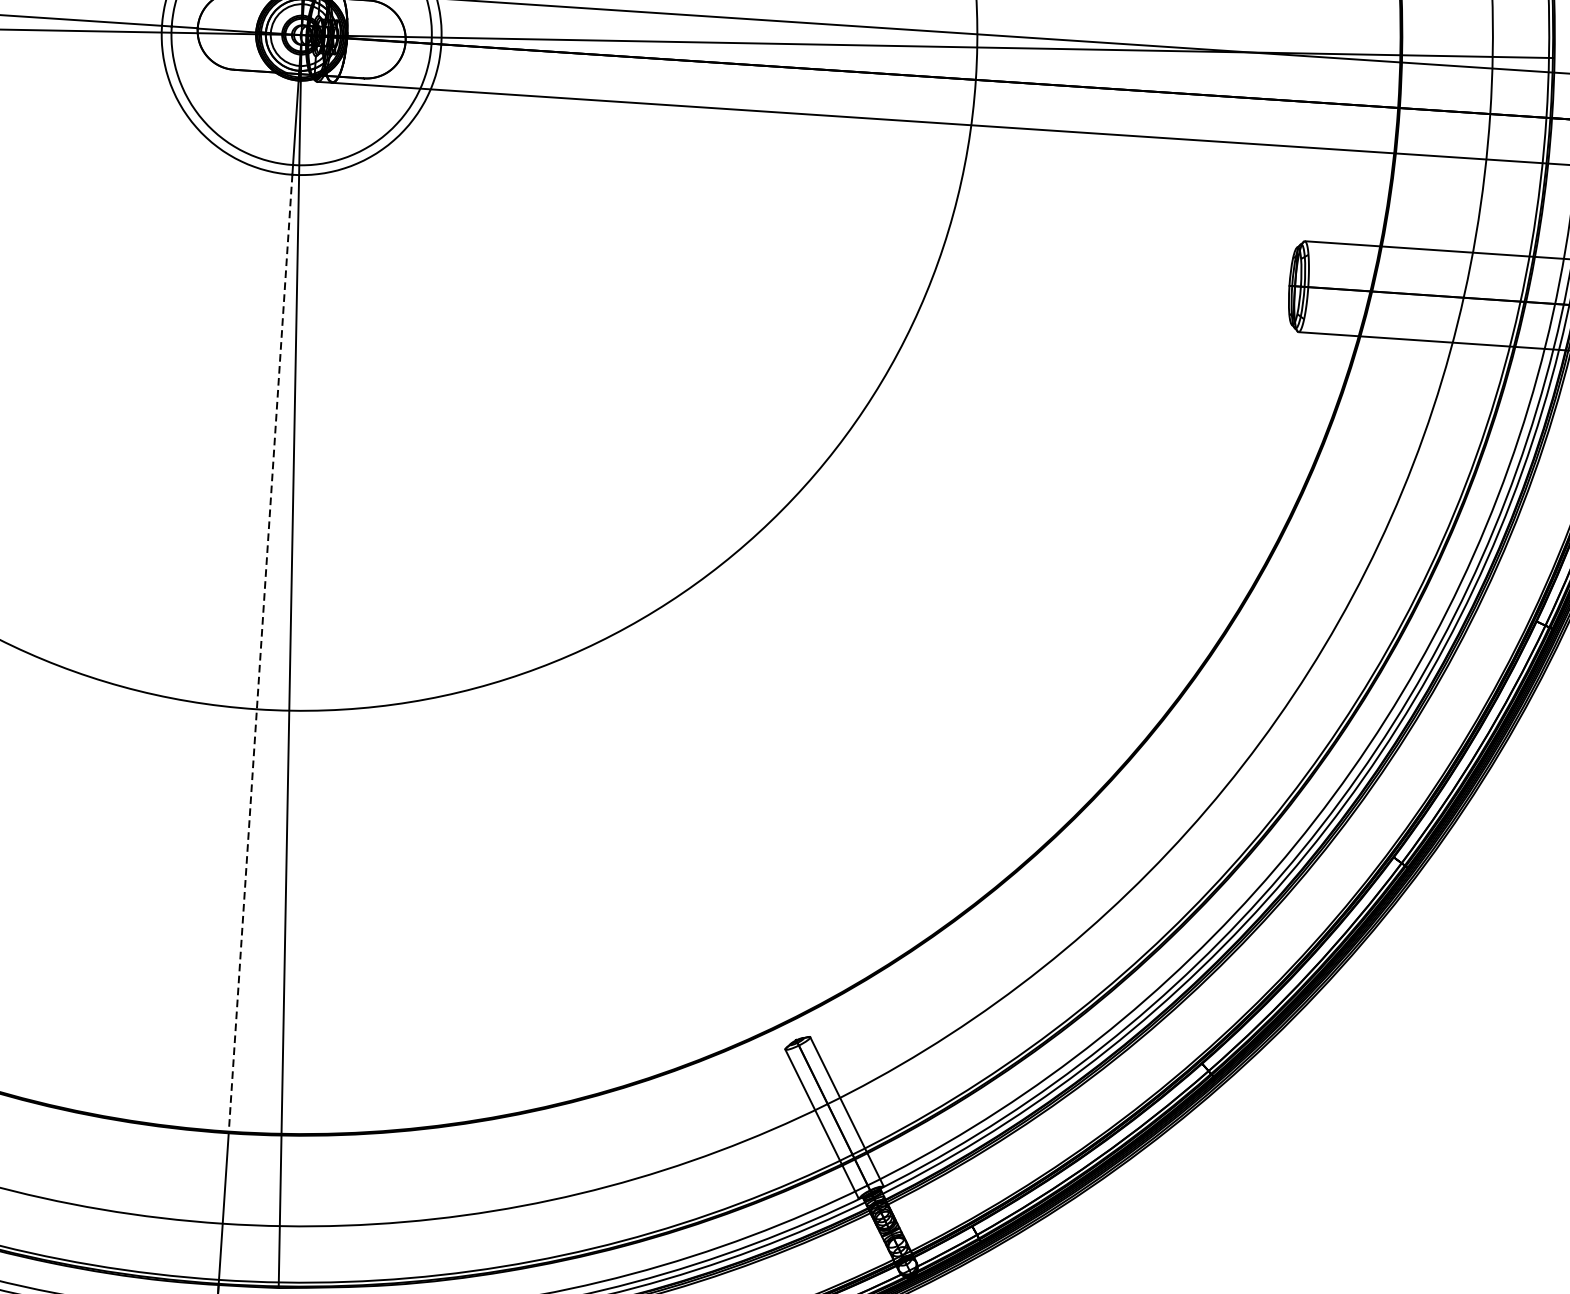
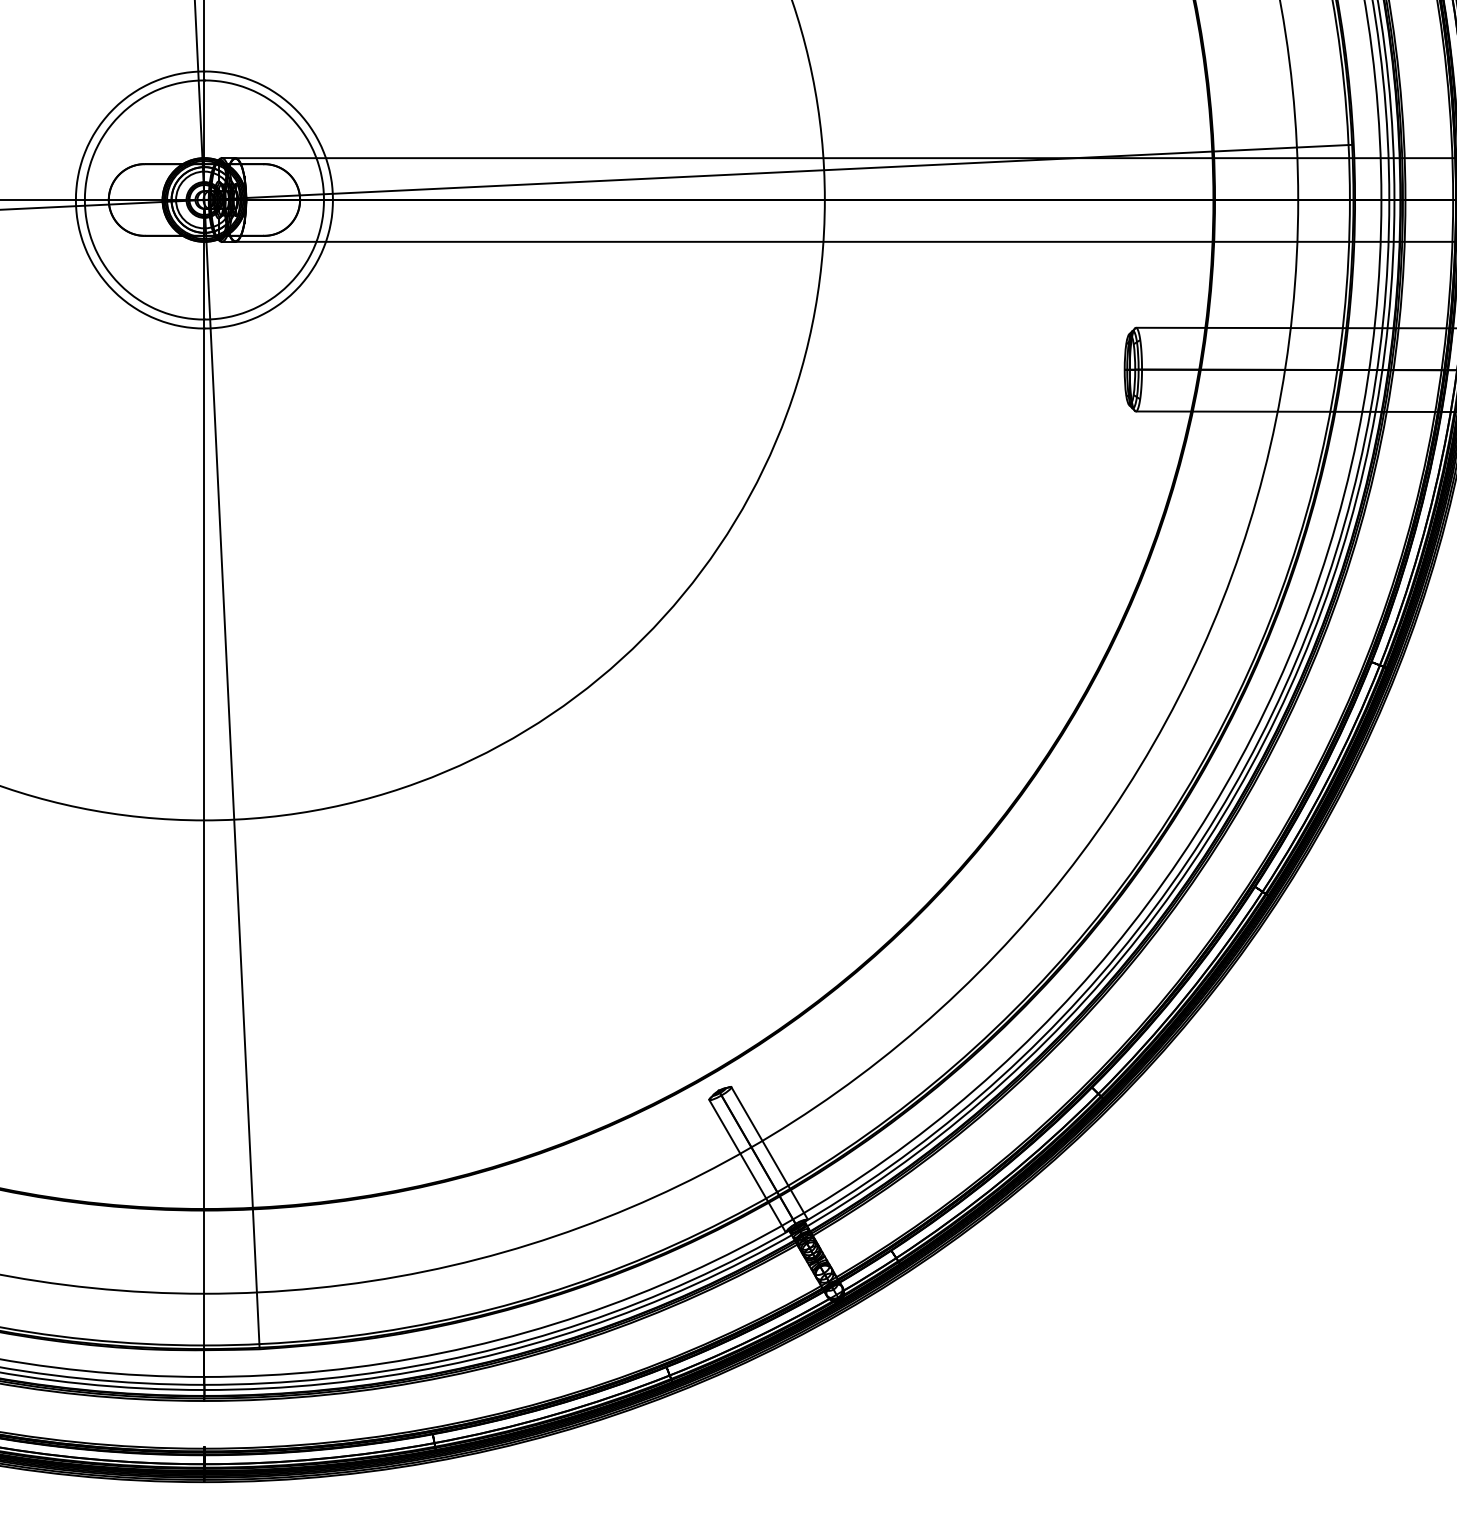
line: (260, 653) -> (204, 769), dashed -> solid

